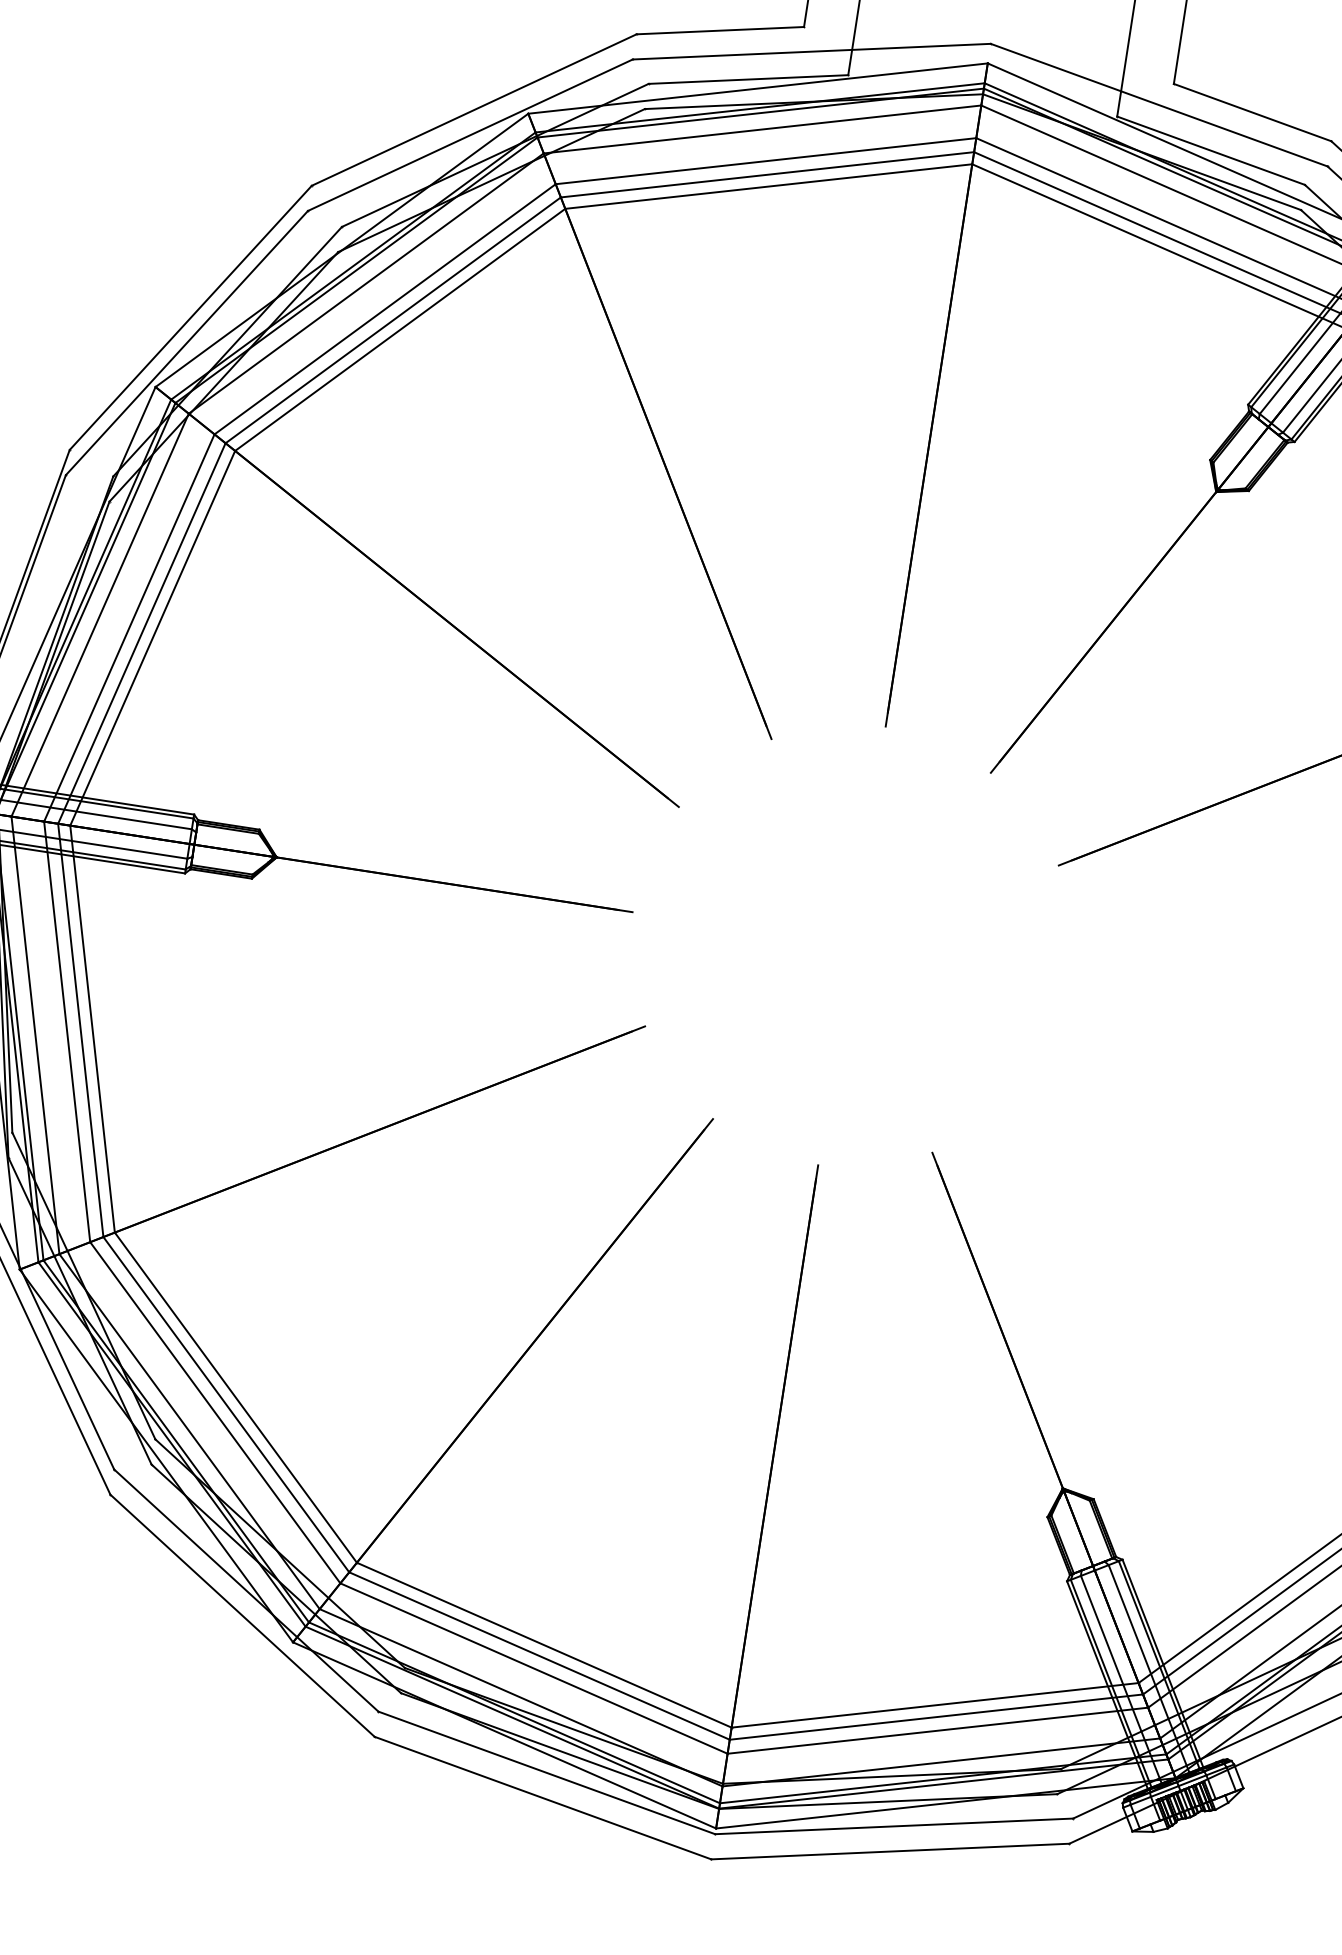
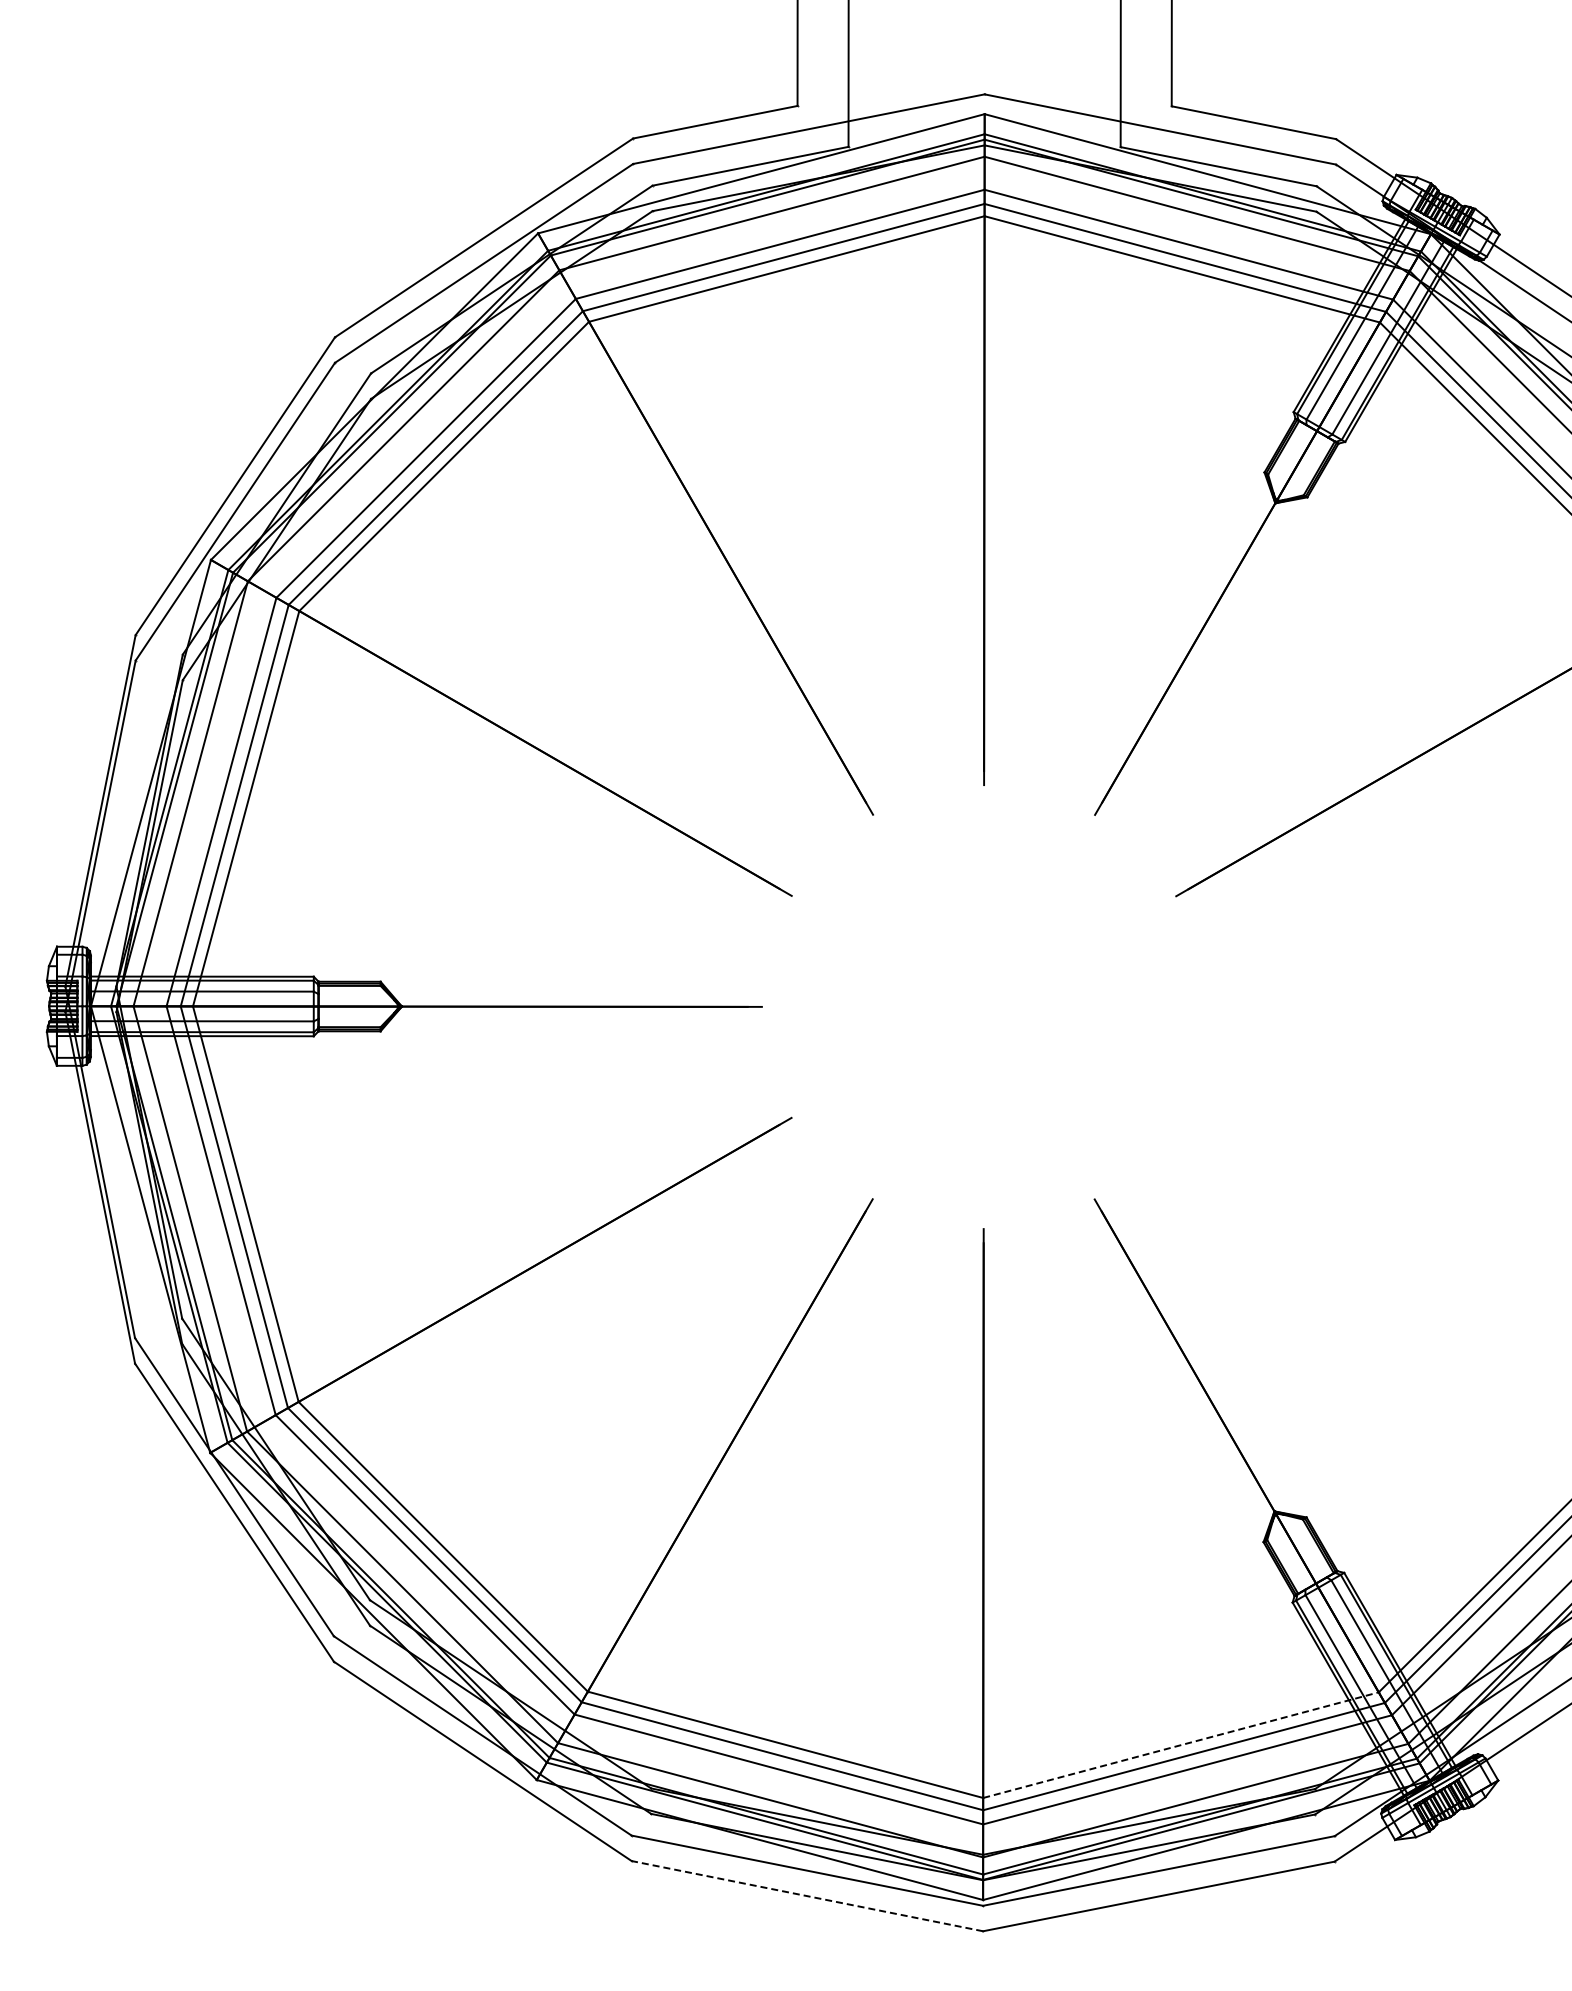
line: (934, 1705) -> (1180, 1745), solid -> dashed
line: (542, 1798) -> (806, 1896), solid -> dashed

